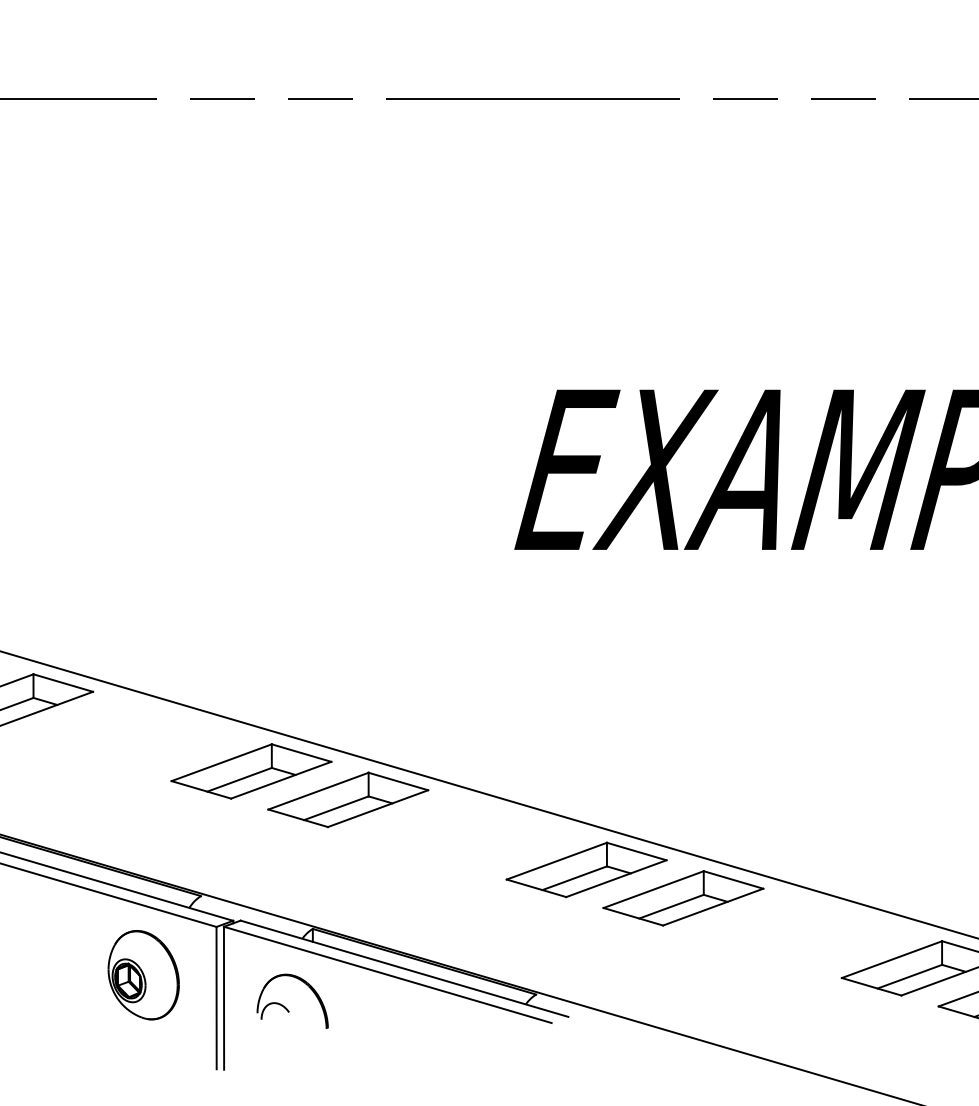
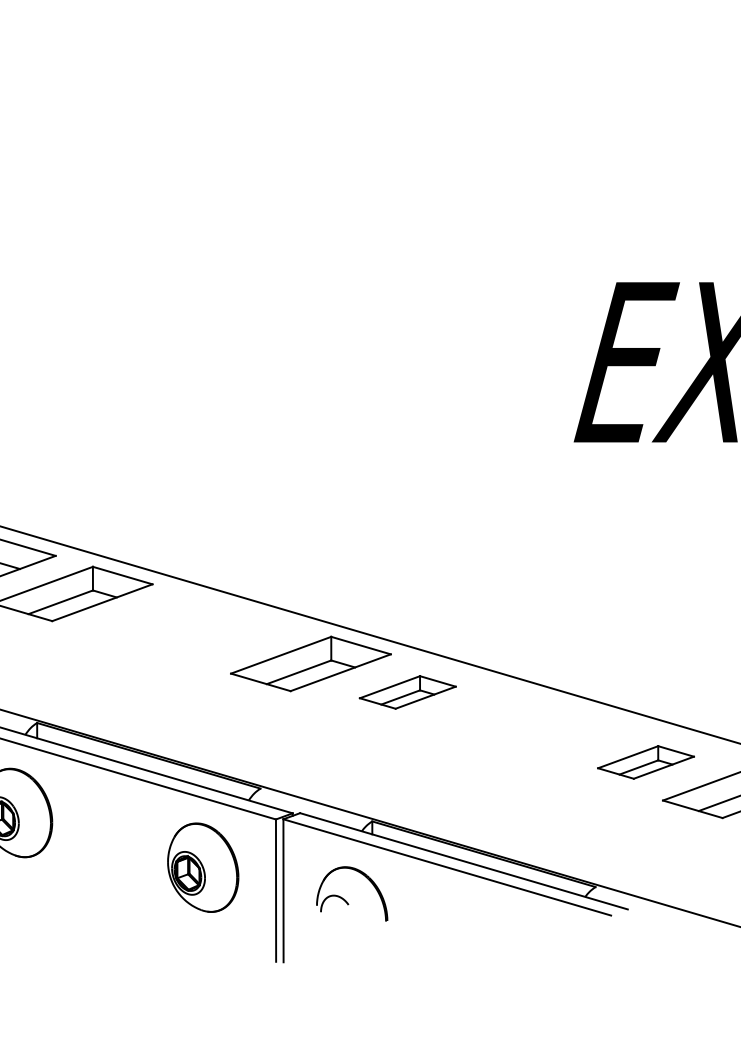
part: (348, 799) -> (407, 692), size x0.6
part: (586, 869) -> (645, 762), size x0.6

